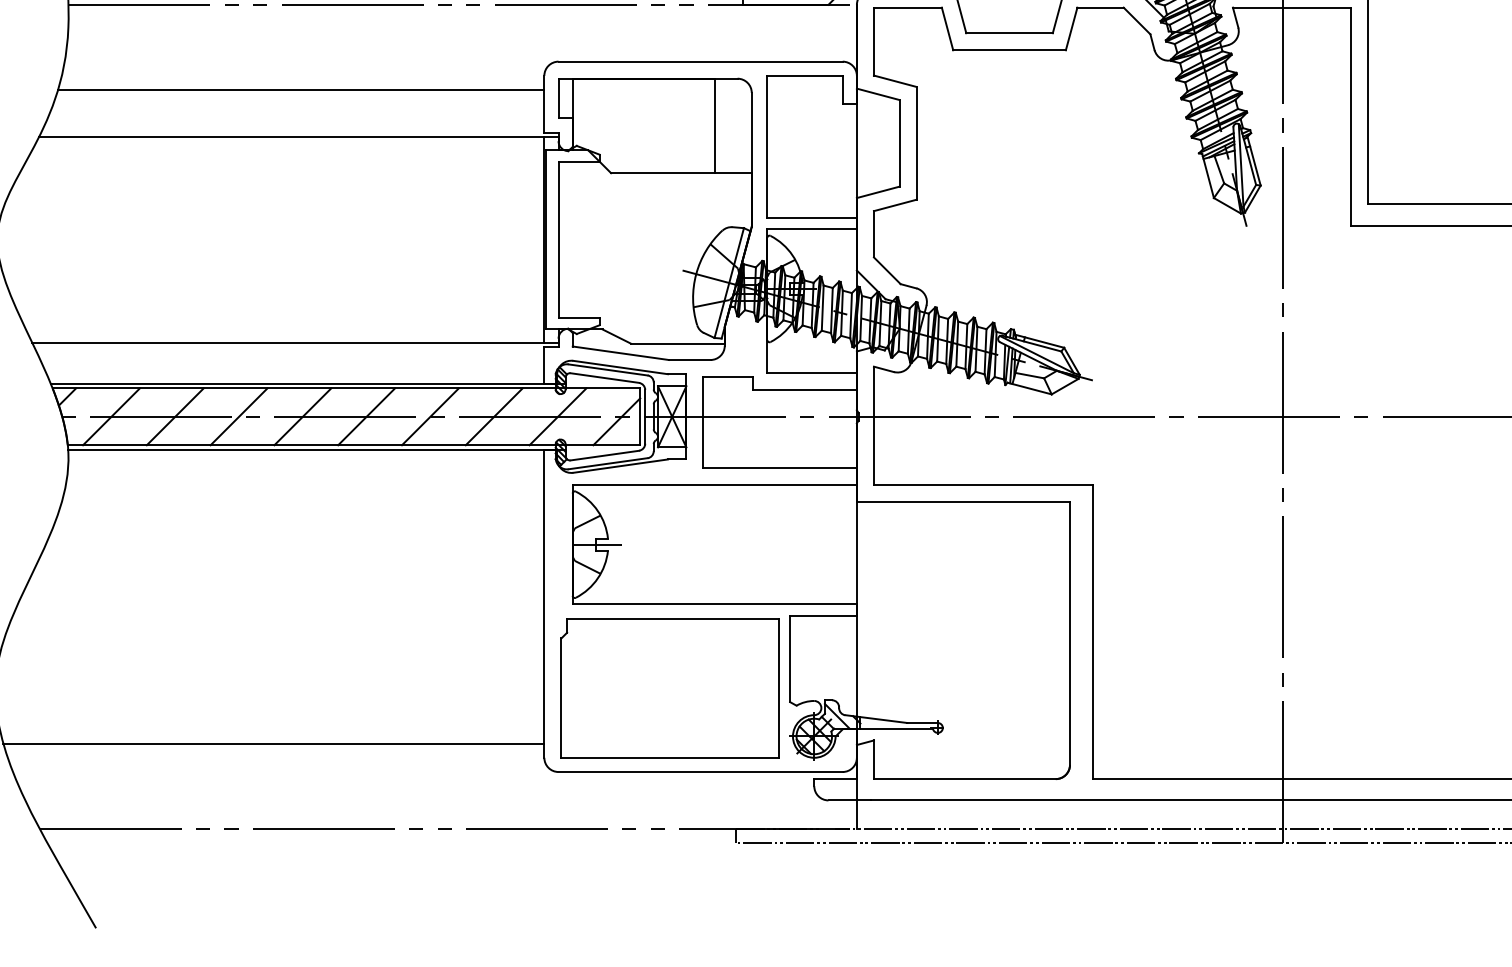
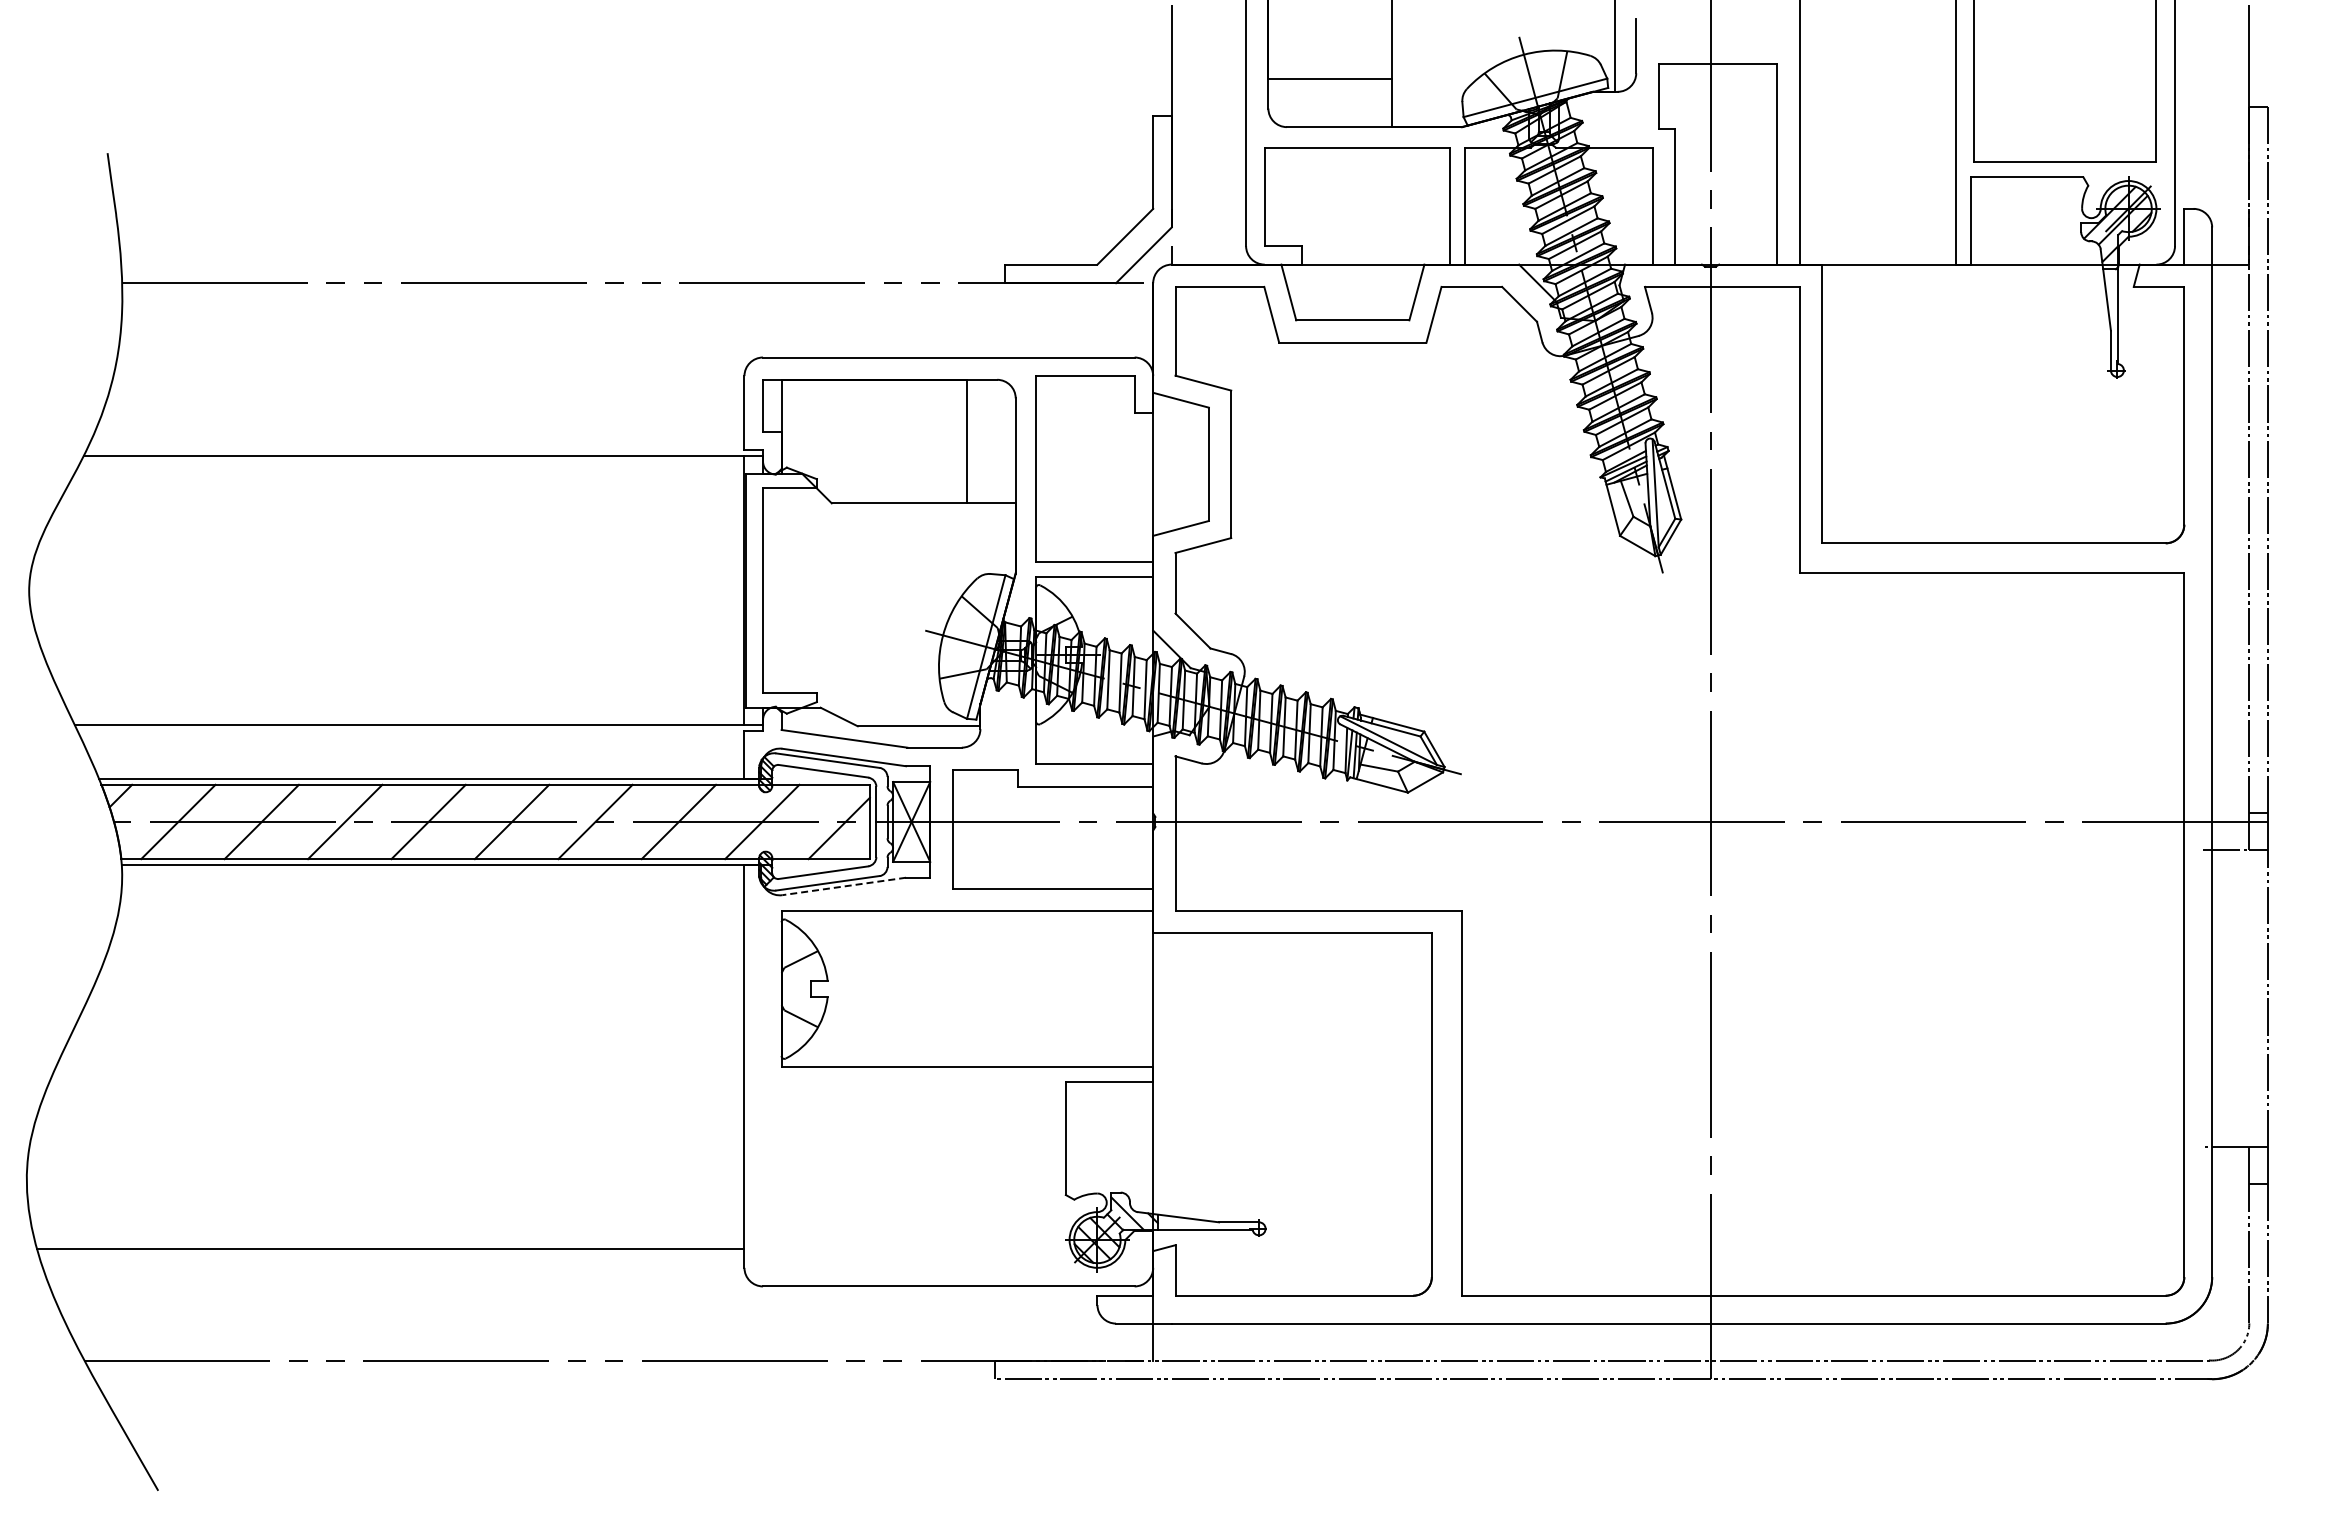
line: (301, 89) -> (426, 394), removed
line: (620, 466) -> (843, 886), solid -> dashed
line: (597, 544) -> (813, 989), removed
part: (669, 687) -> (908, 1176), removed

